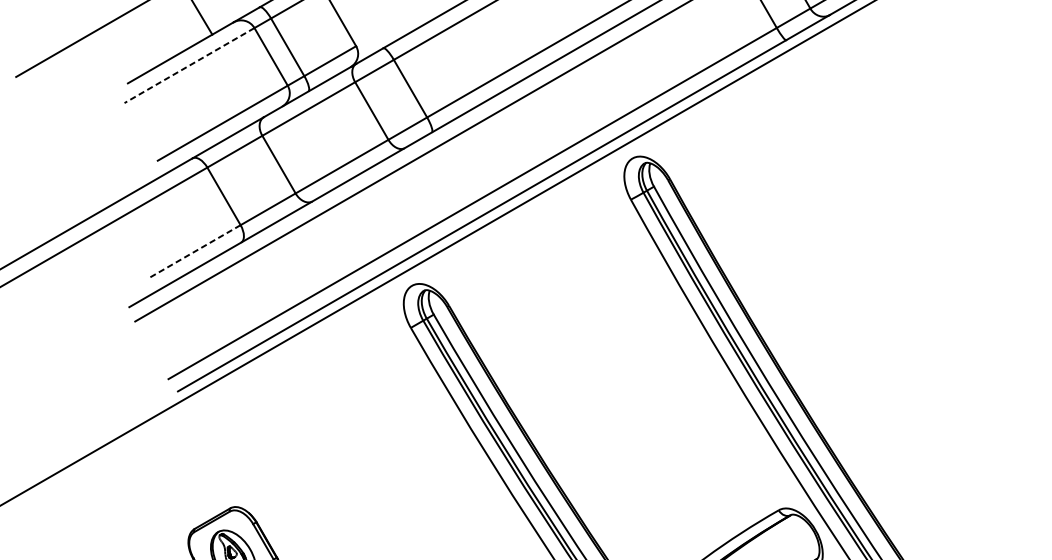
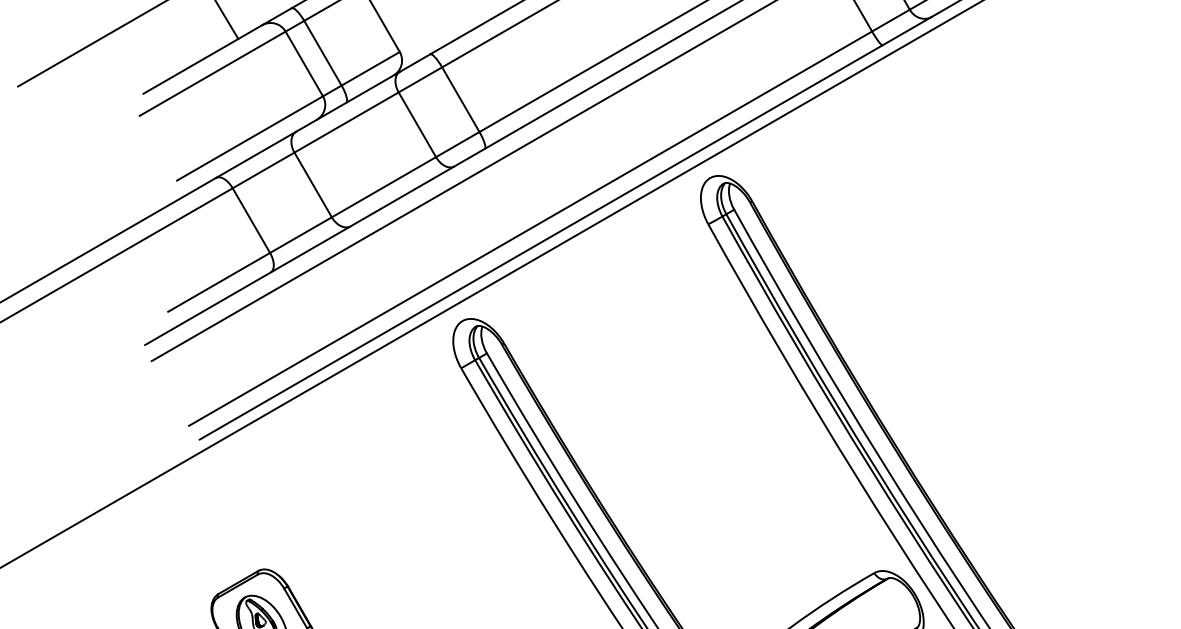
line: (189, 66) -> (212, 74), dashed -> solid
line: (195, 251) -> (219, 282), dashed -> solid

